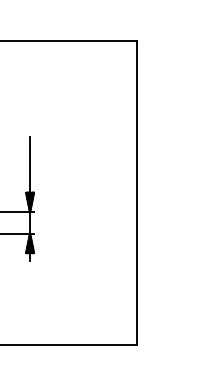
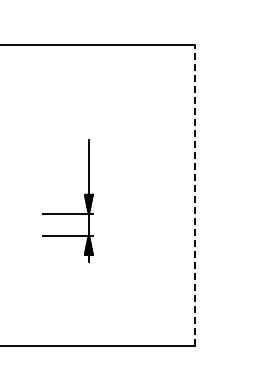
line: (136, 193) -> (194, 195), solid -> dashed

